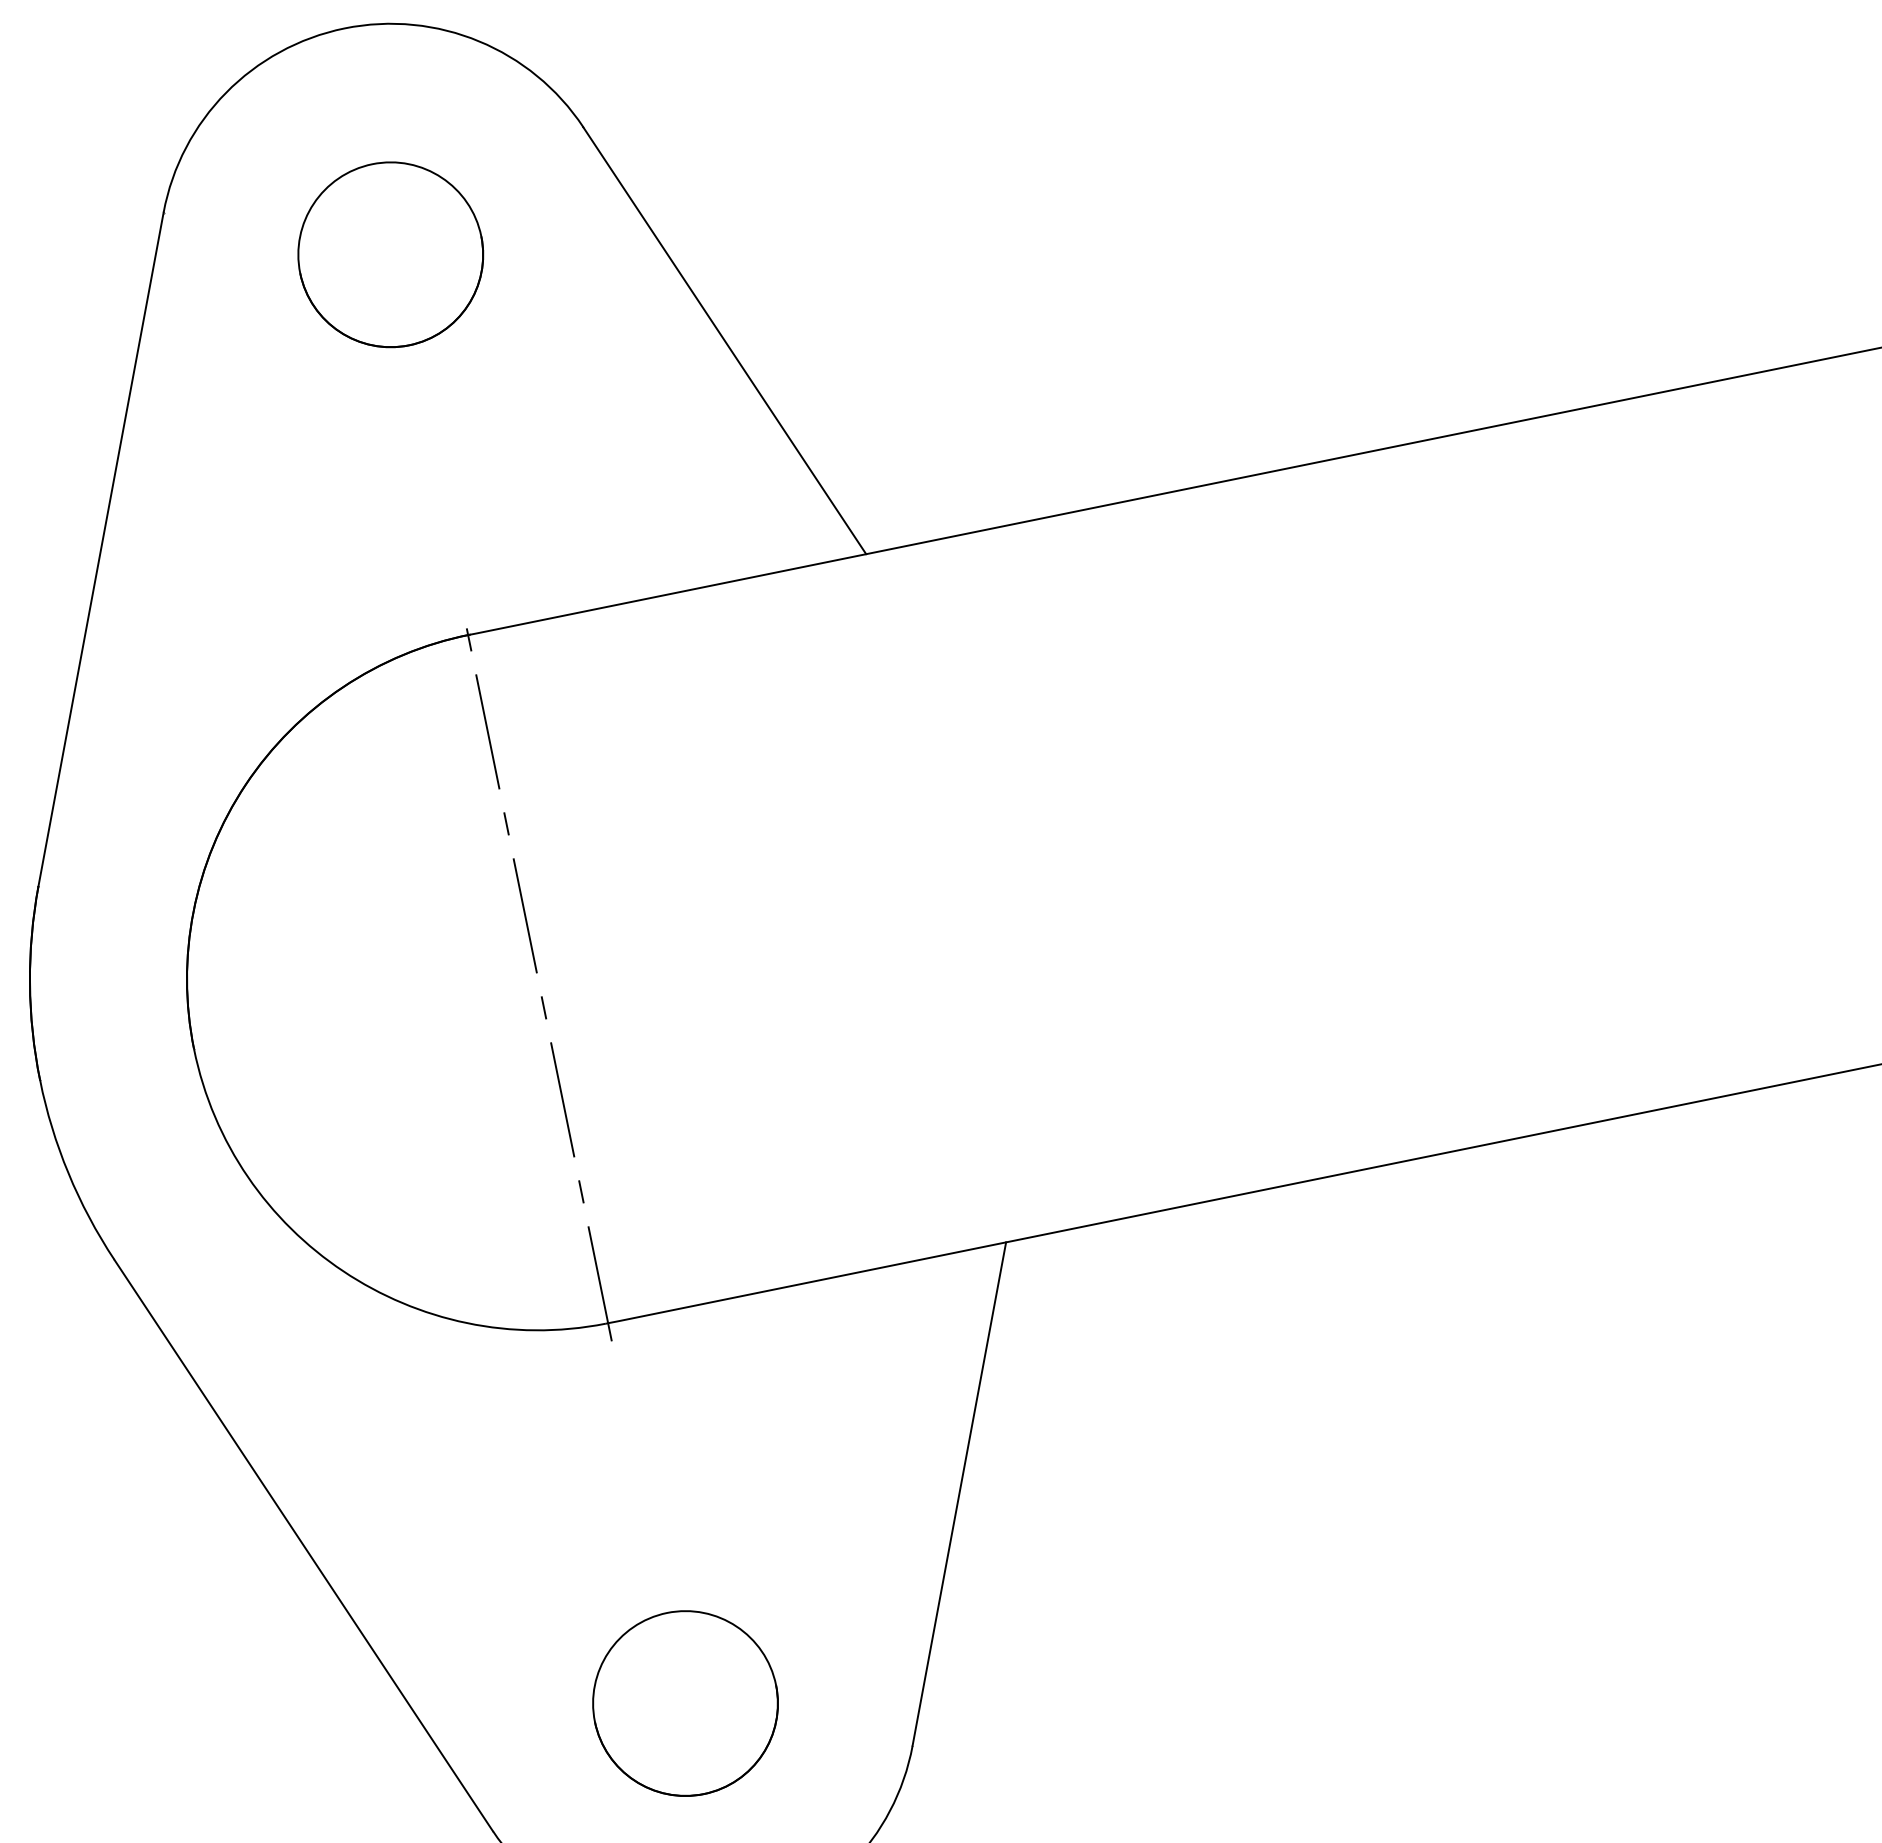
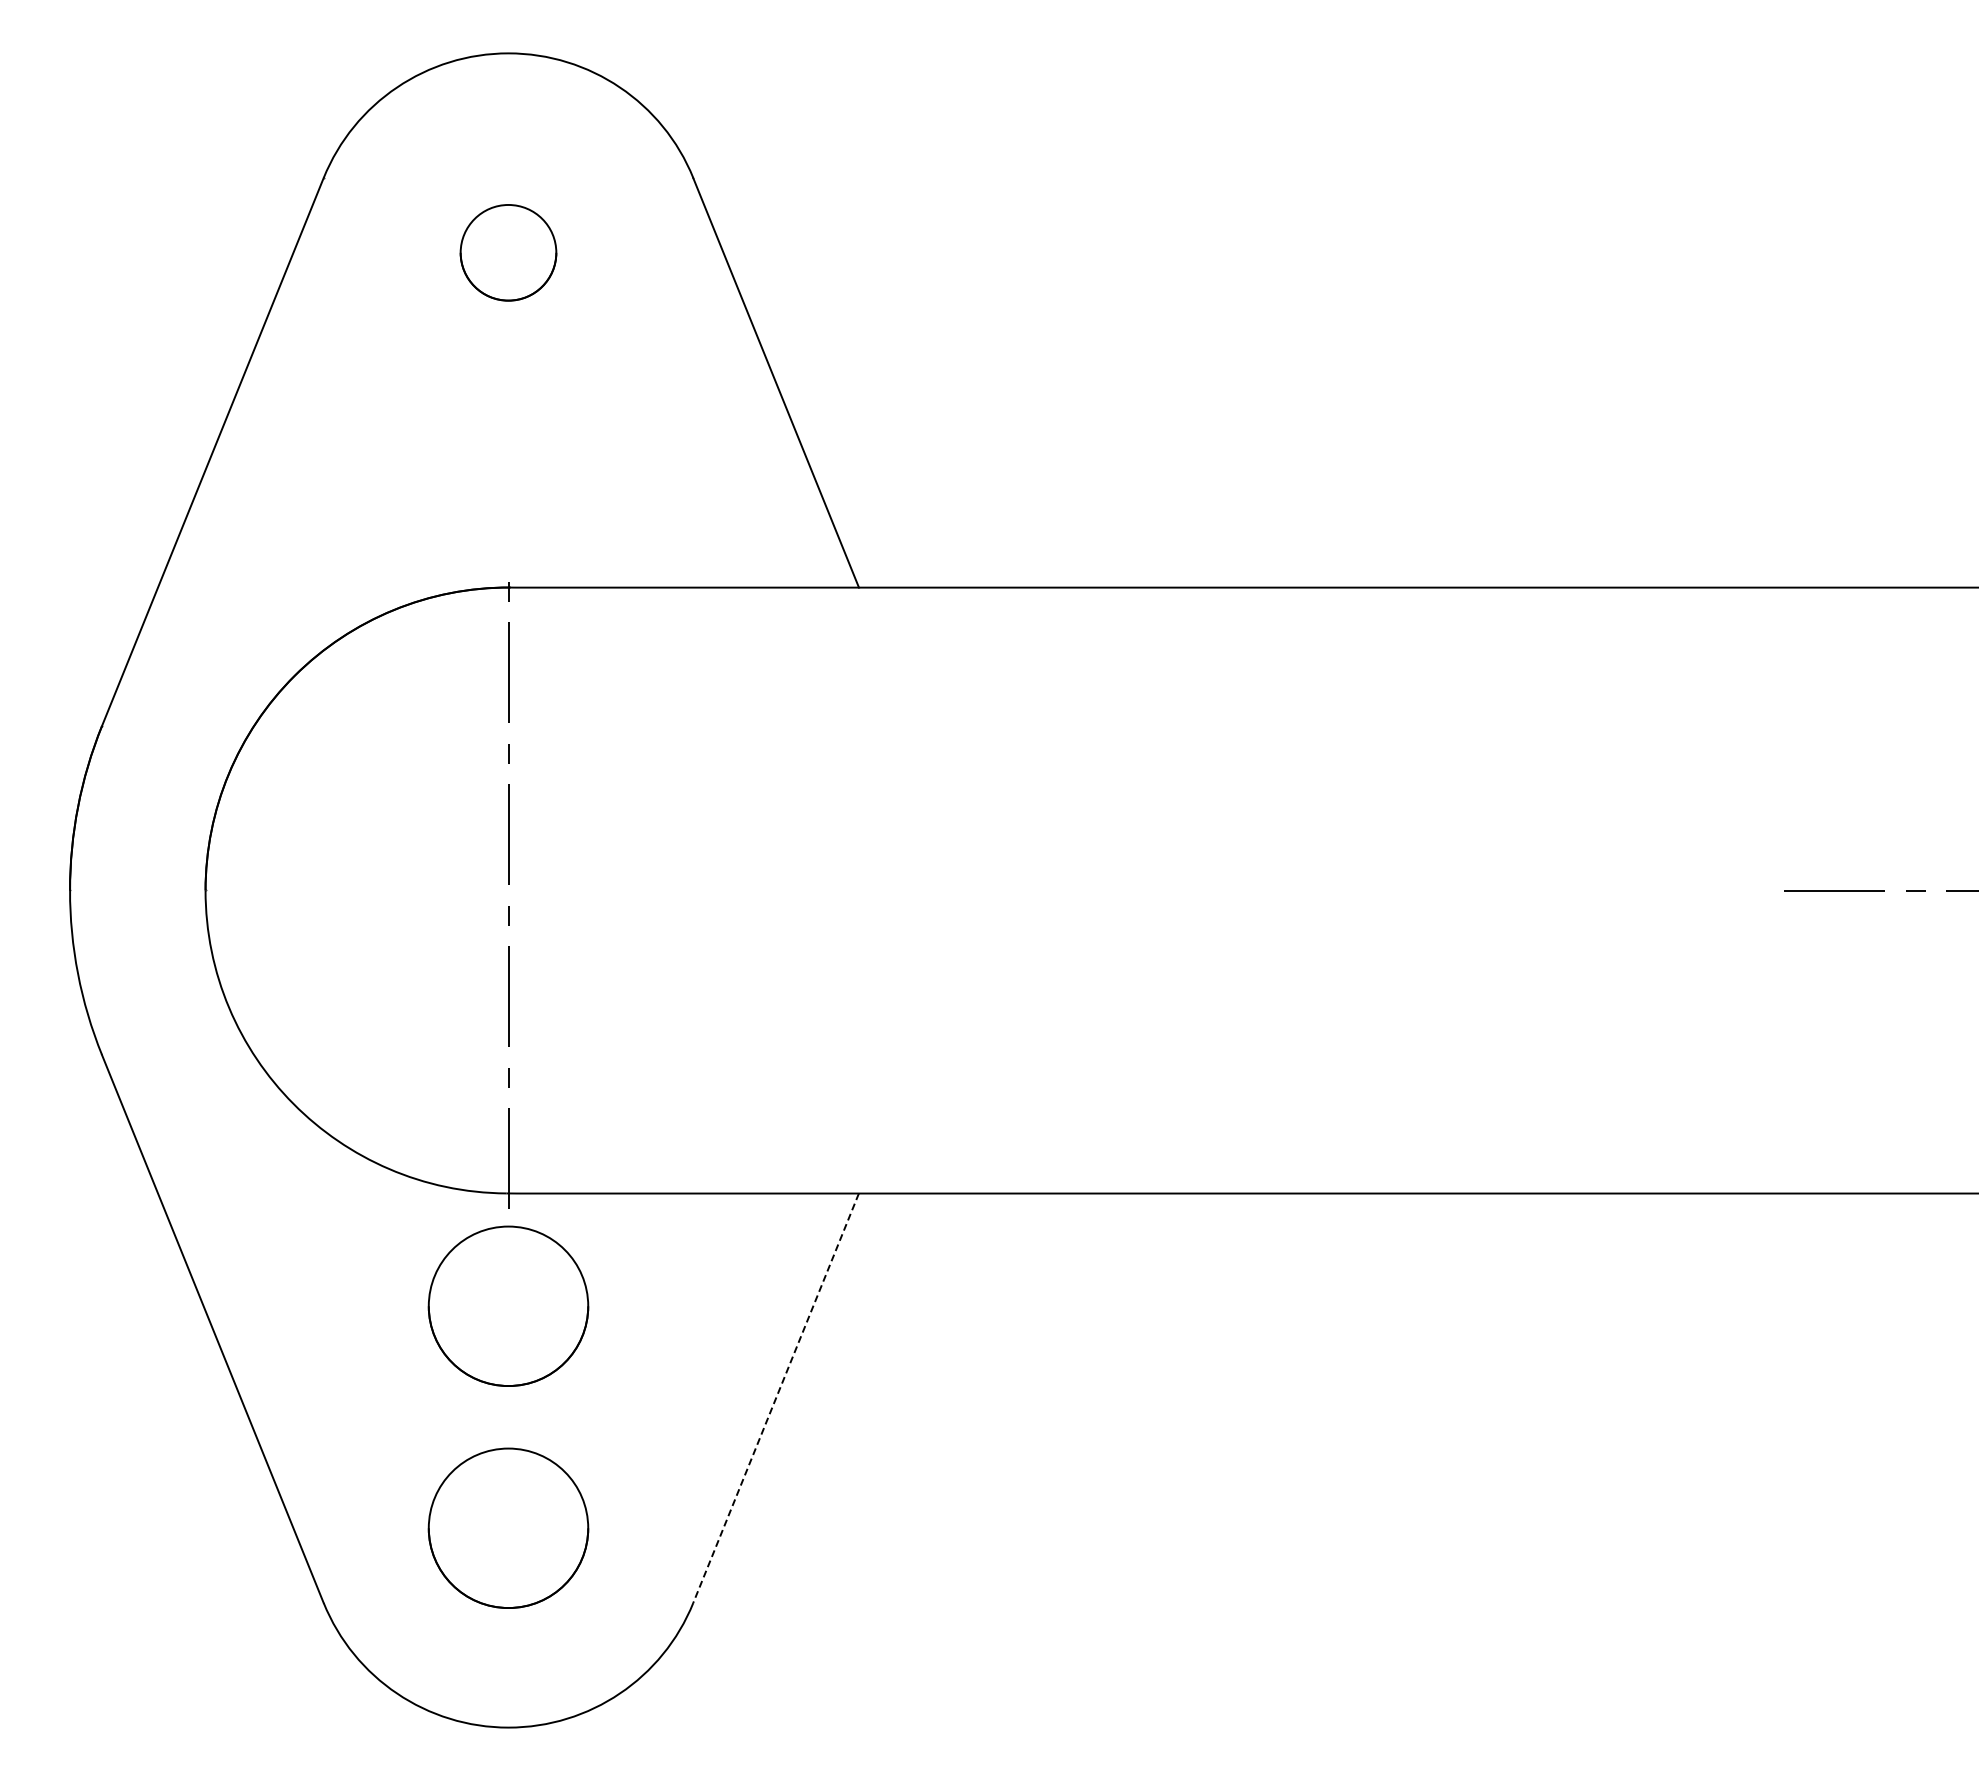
part: (390, 254) -> (508, 252), size x0.6
part: (634, 1450) -> (508, 1305), added
line: (959, 1494) -> (776, 1398), solid -> dashed

